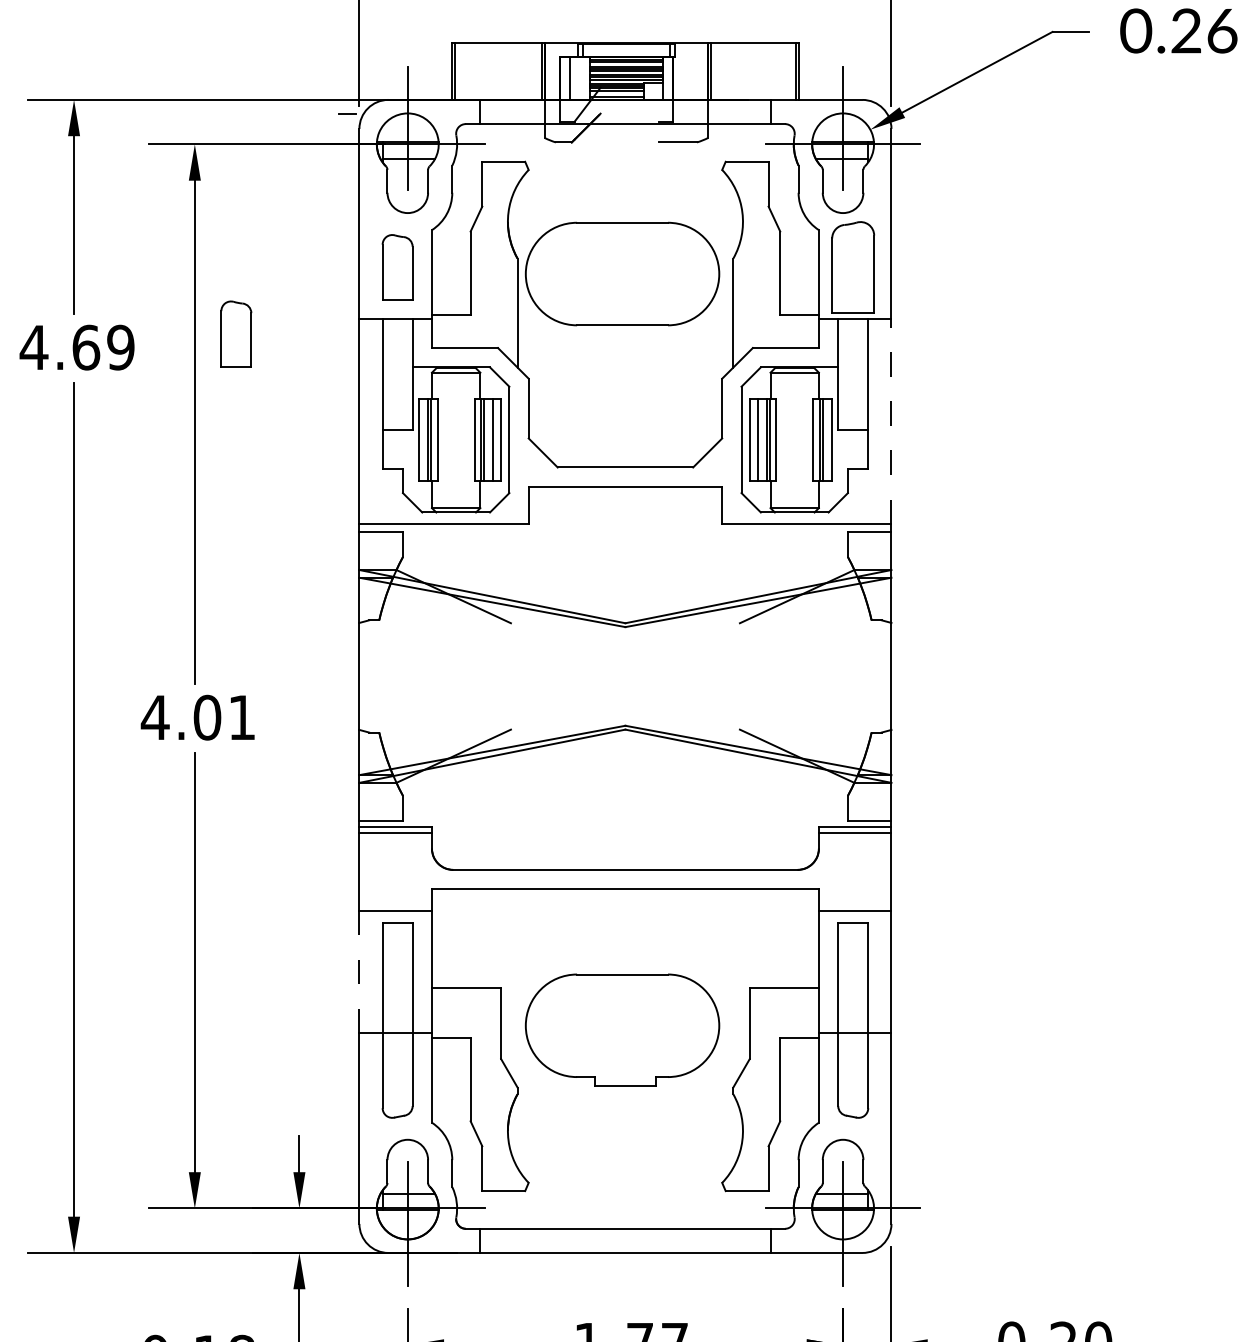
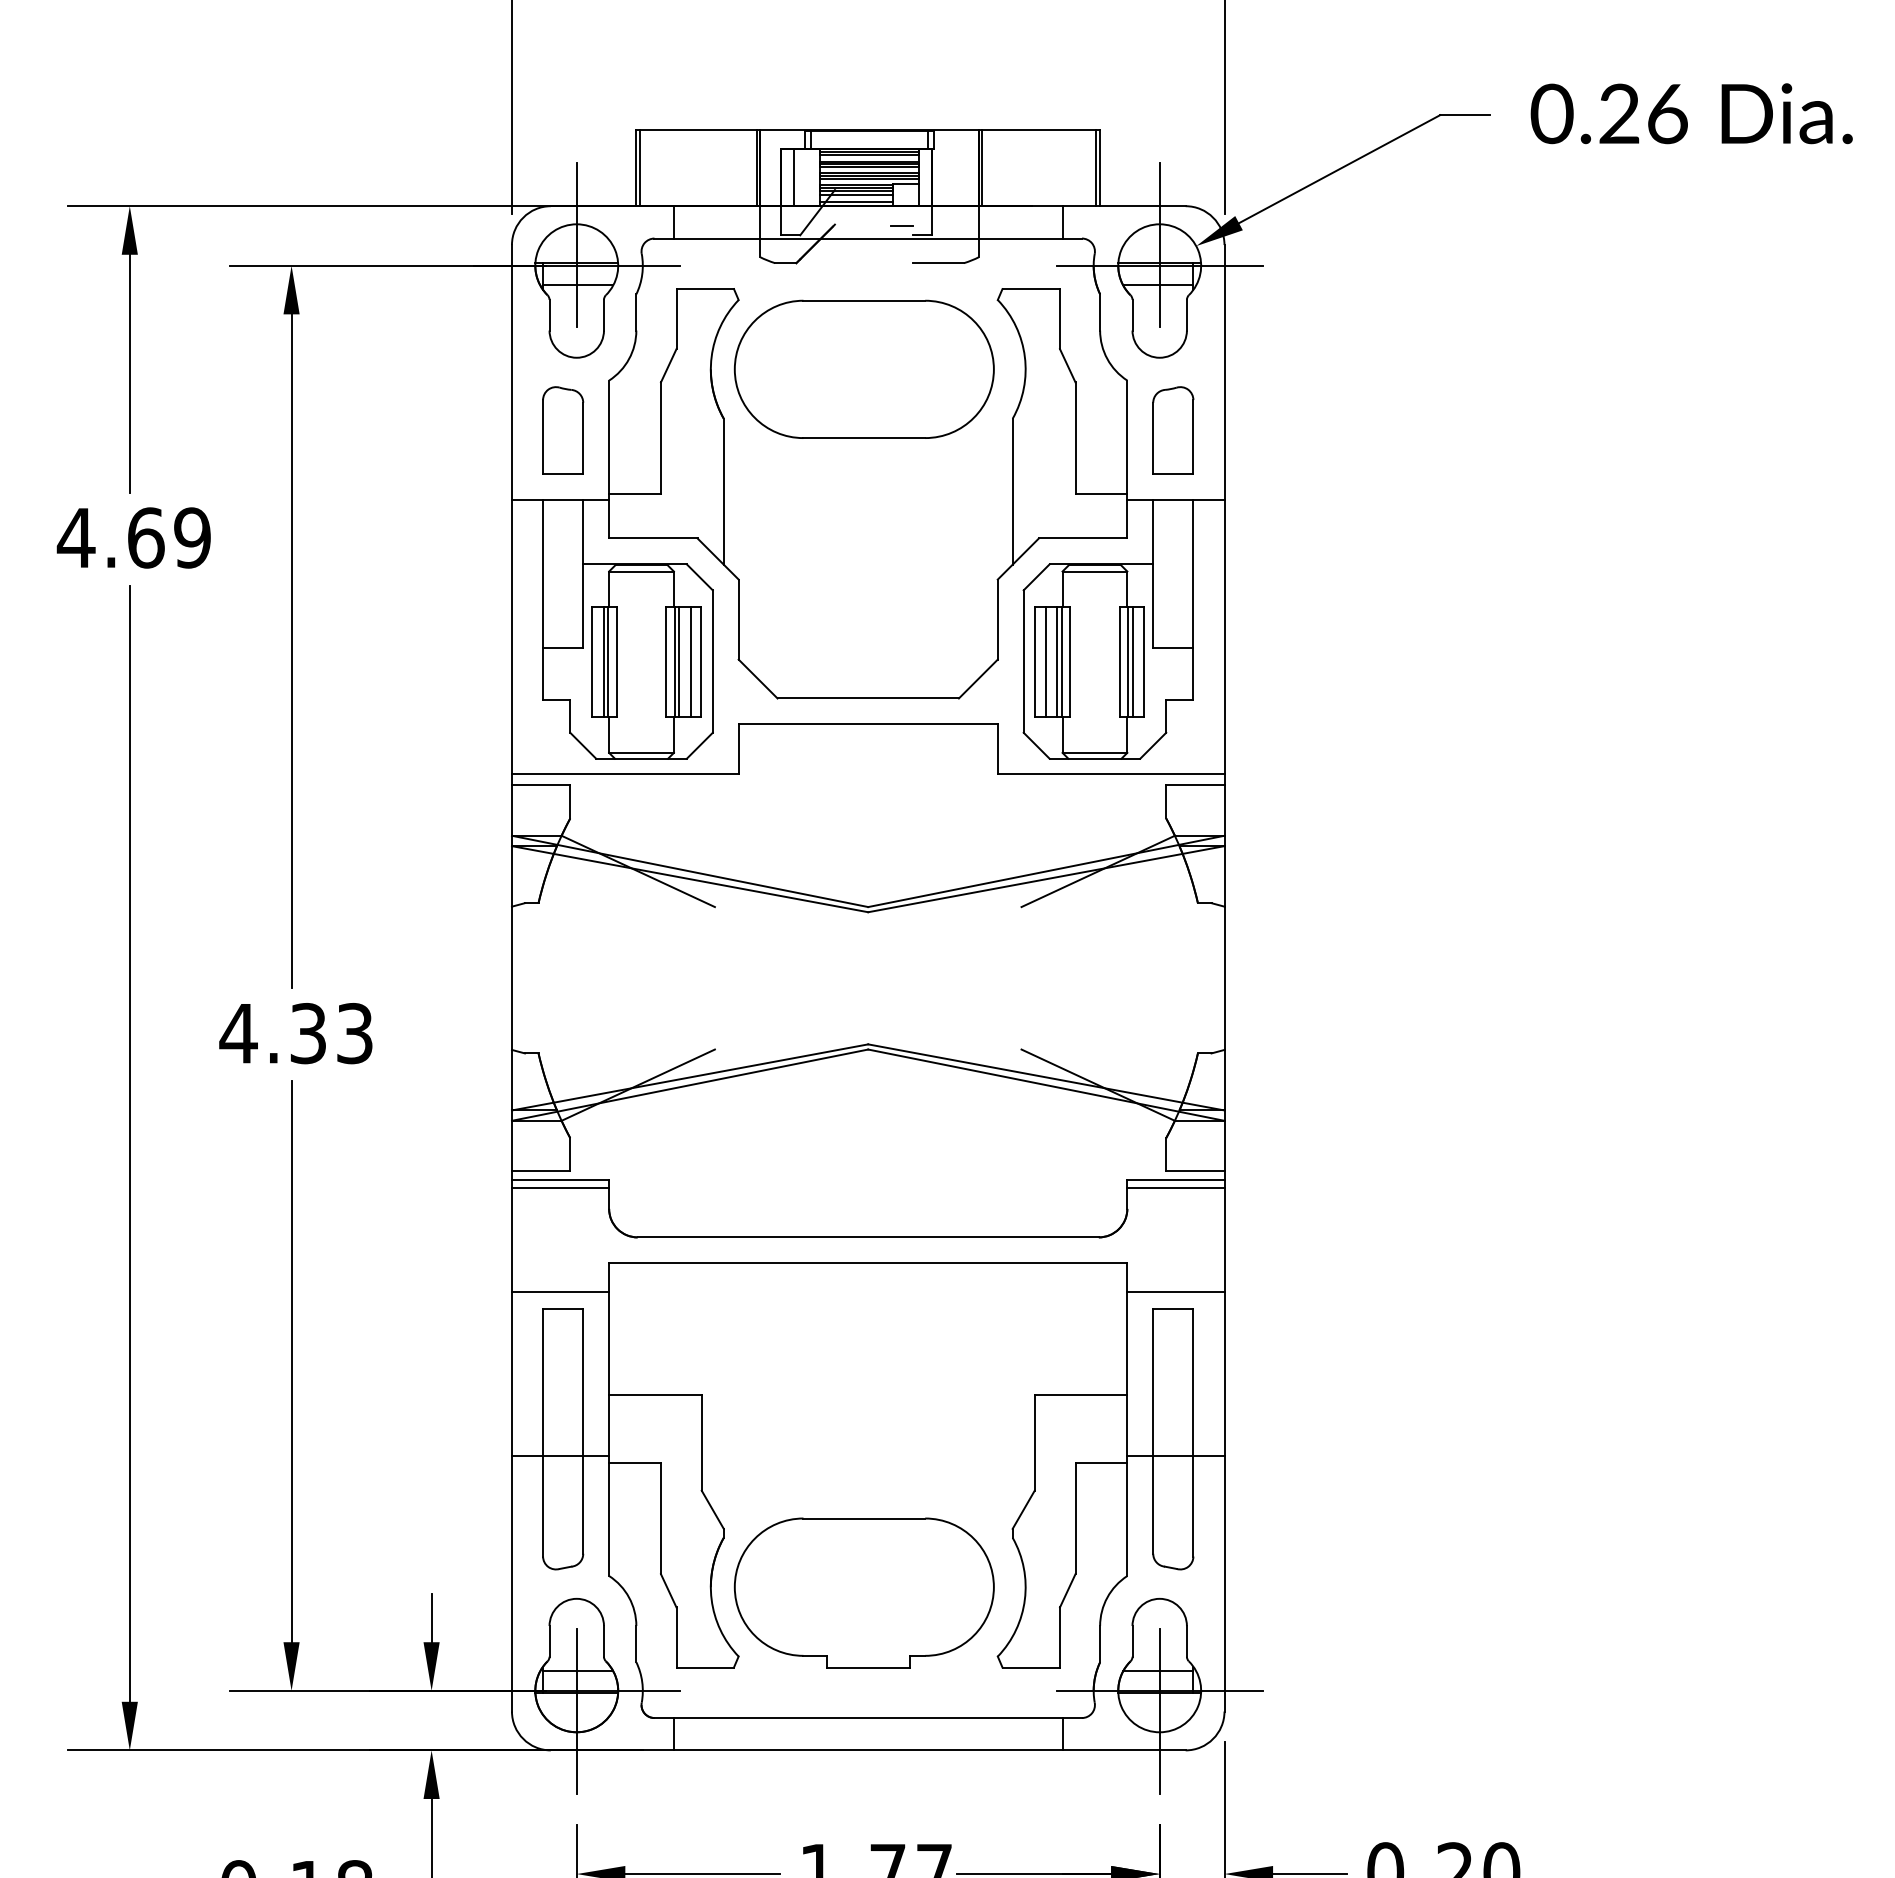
line: (347, 114) -> (901, 225), moved
part: (853, 267) -> (1173, 430), size x0.71
part: (621, 273) -> (863, 368), moved
part: (236, 333) -> (347, 519), removed
line: (891, 421) -> (1224, 636), dashed -> solid
text: (224, 717) -> (331, 1033), 4.01 -> 4.33
line: (359, 972) -> (511, 1374), dashed -> solid
part: (621, 1029) -> (863, 1592), moved

